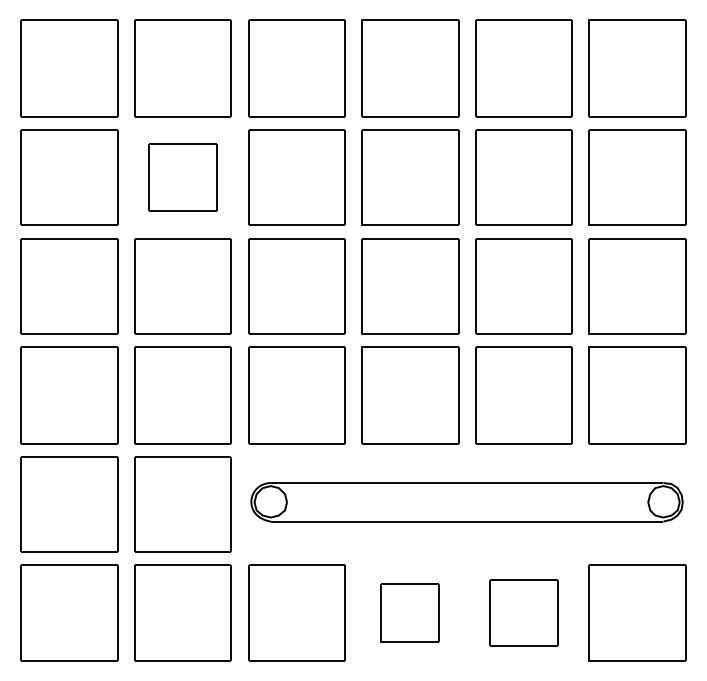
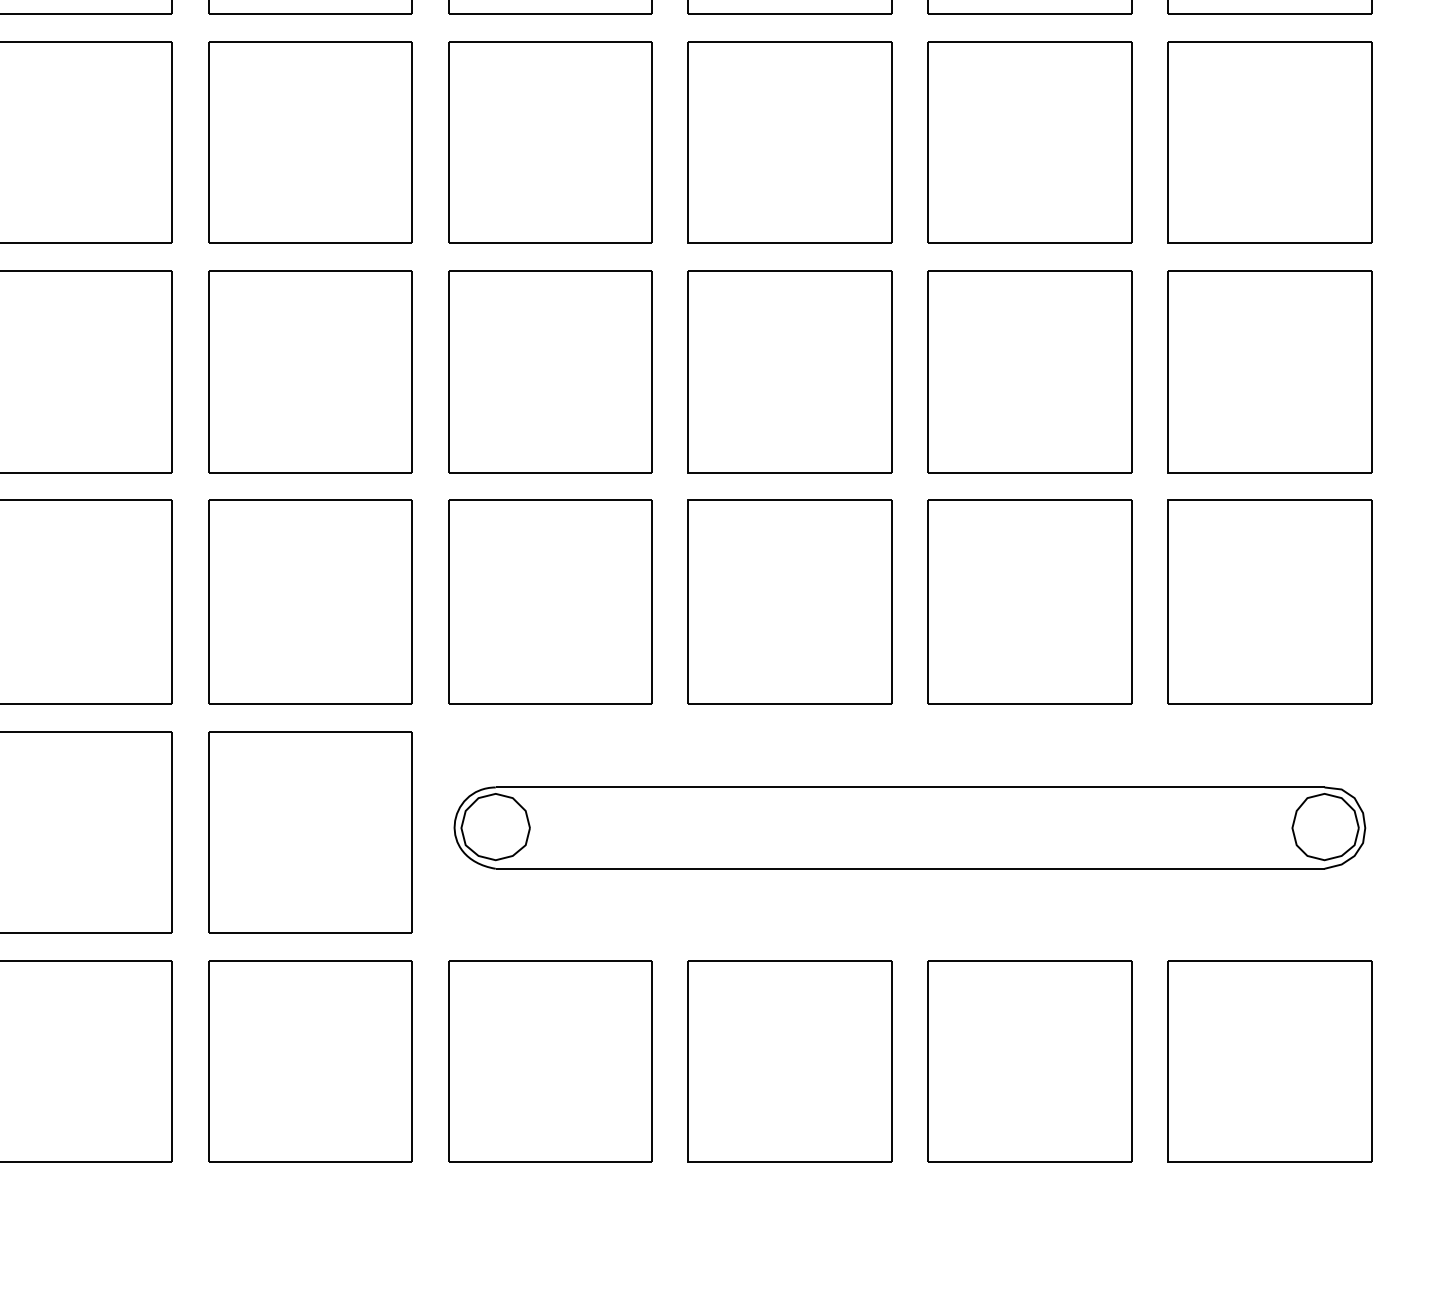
part: (182, 177) -> (309, 142), size x1.43
part: (410, 612) -> (790, 1060), size x1.67
part: (523, 612) -> (1029, 1060), size x1.43

